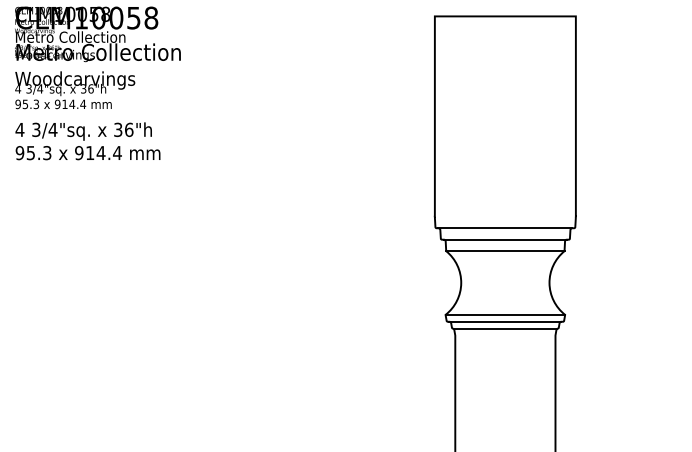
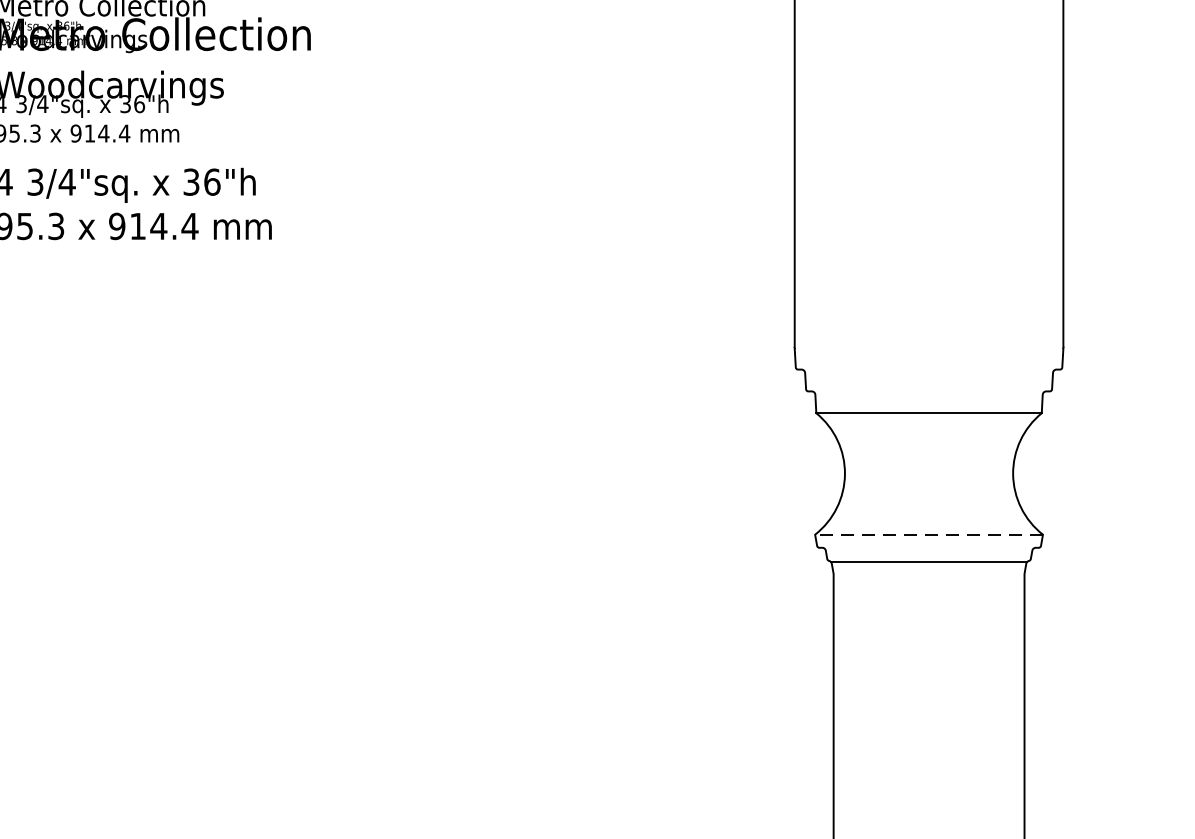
line: (505, 228) -> (929, 370), removed
line: (504, 239) -> (927, 391), removed
line: (505, 314) -> (929, 533), solid -> dashed
line: (505, 321) -> (929, 547), removed

